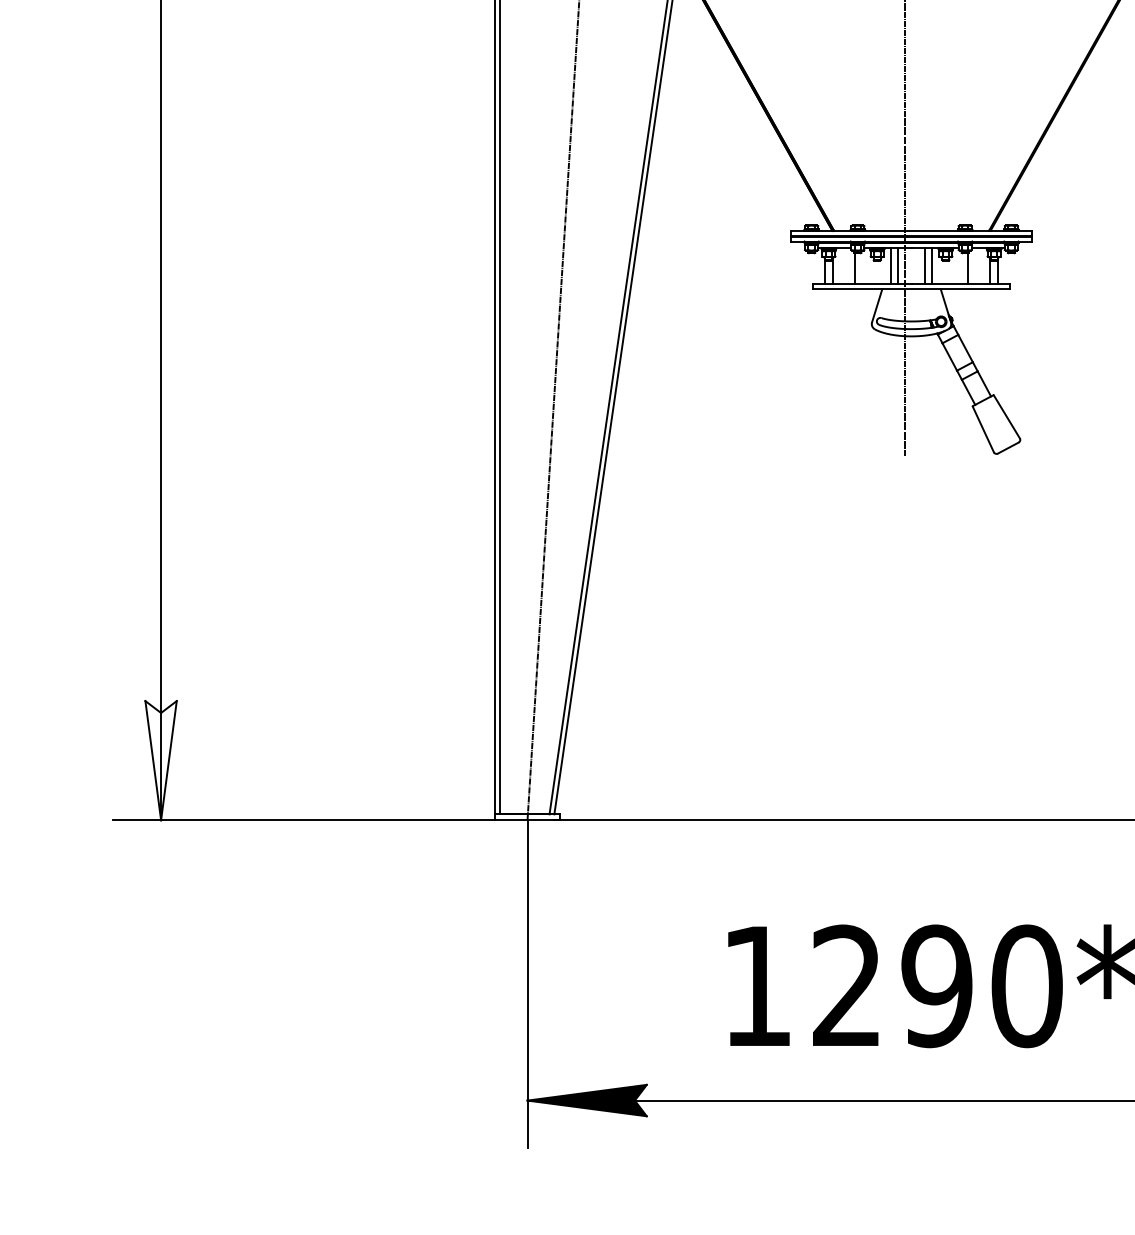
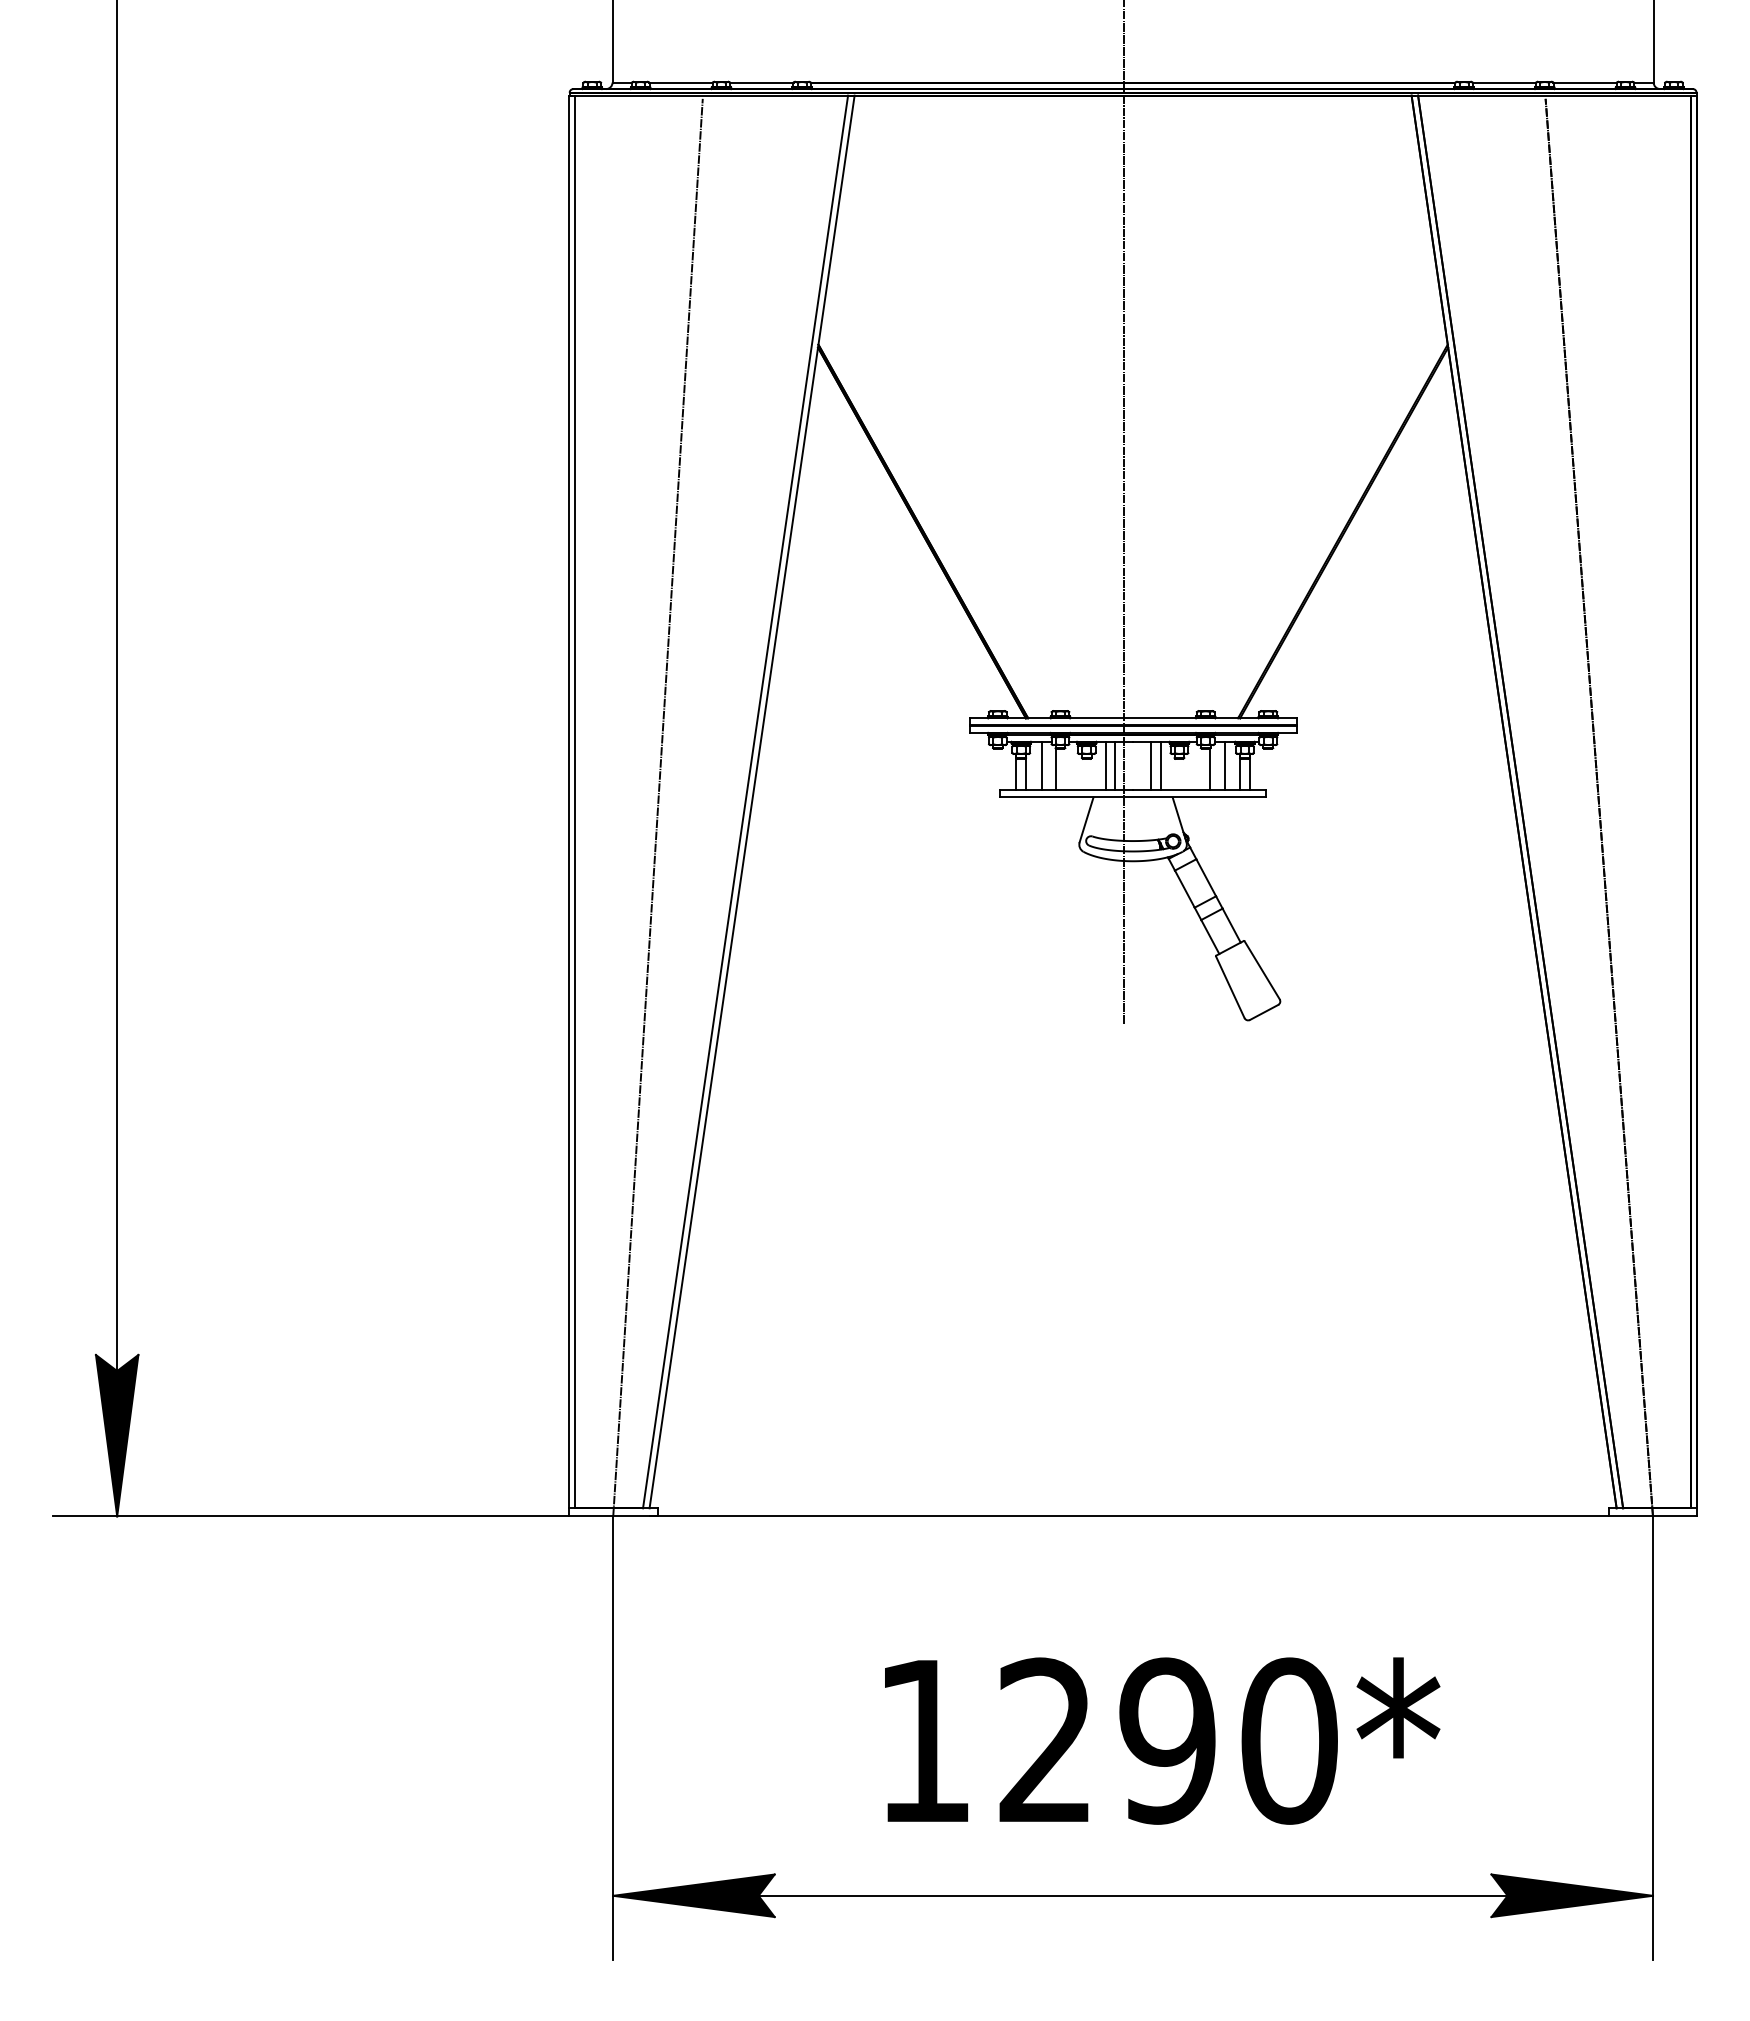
line: (843, 265) -> (1041, 765), added
line: (979, 265) -> (1224, 765), added
fill: (160, 760) -> (116, 1435), added

